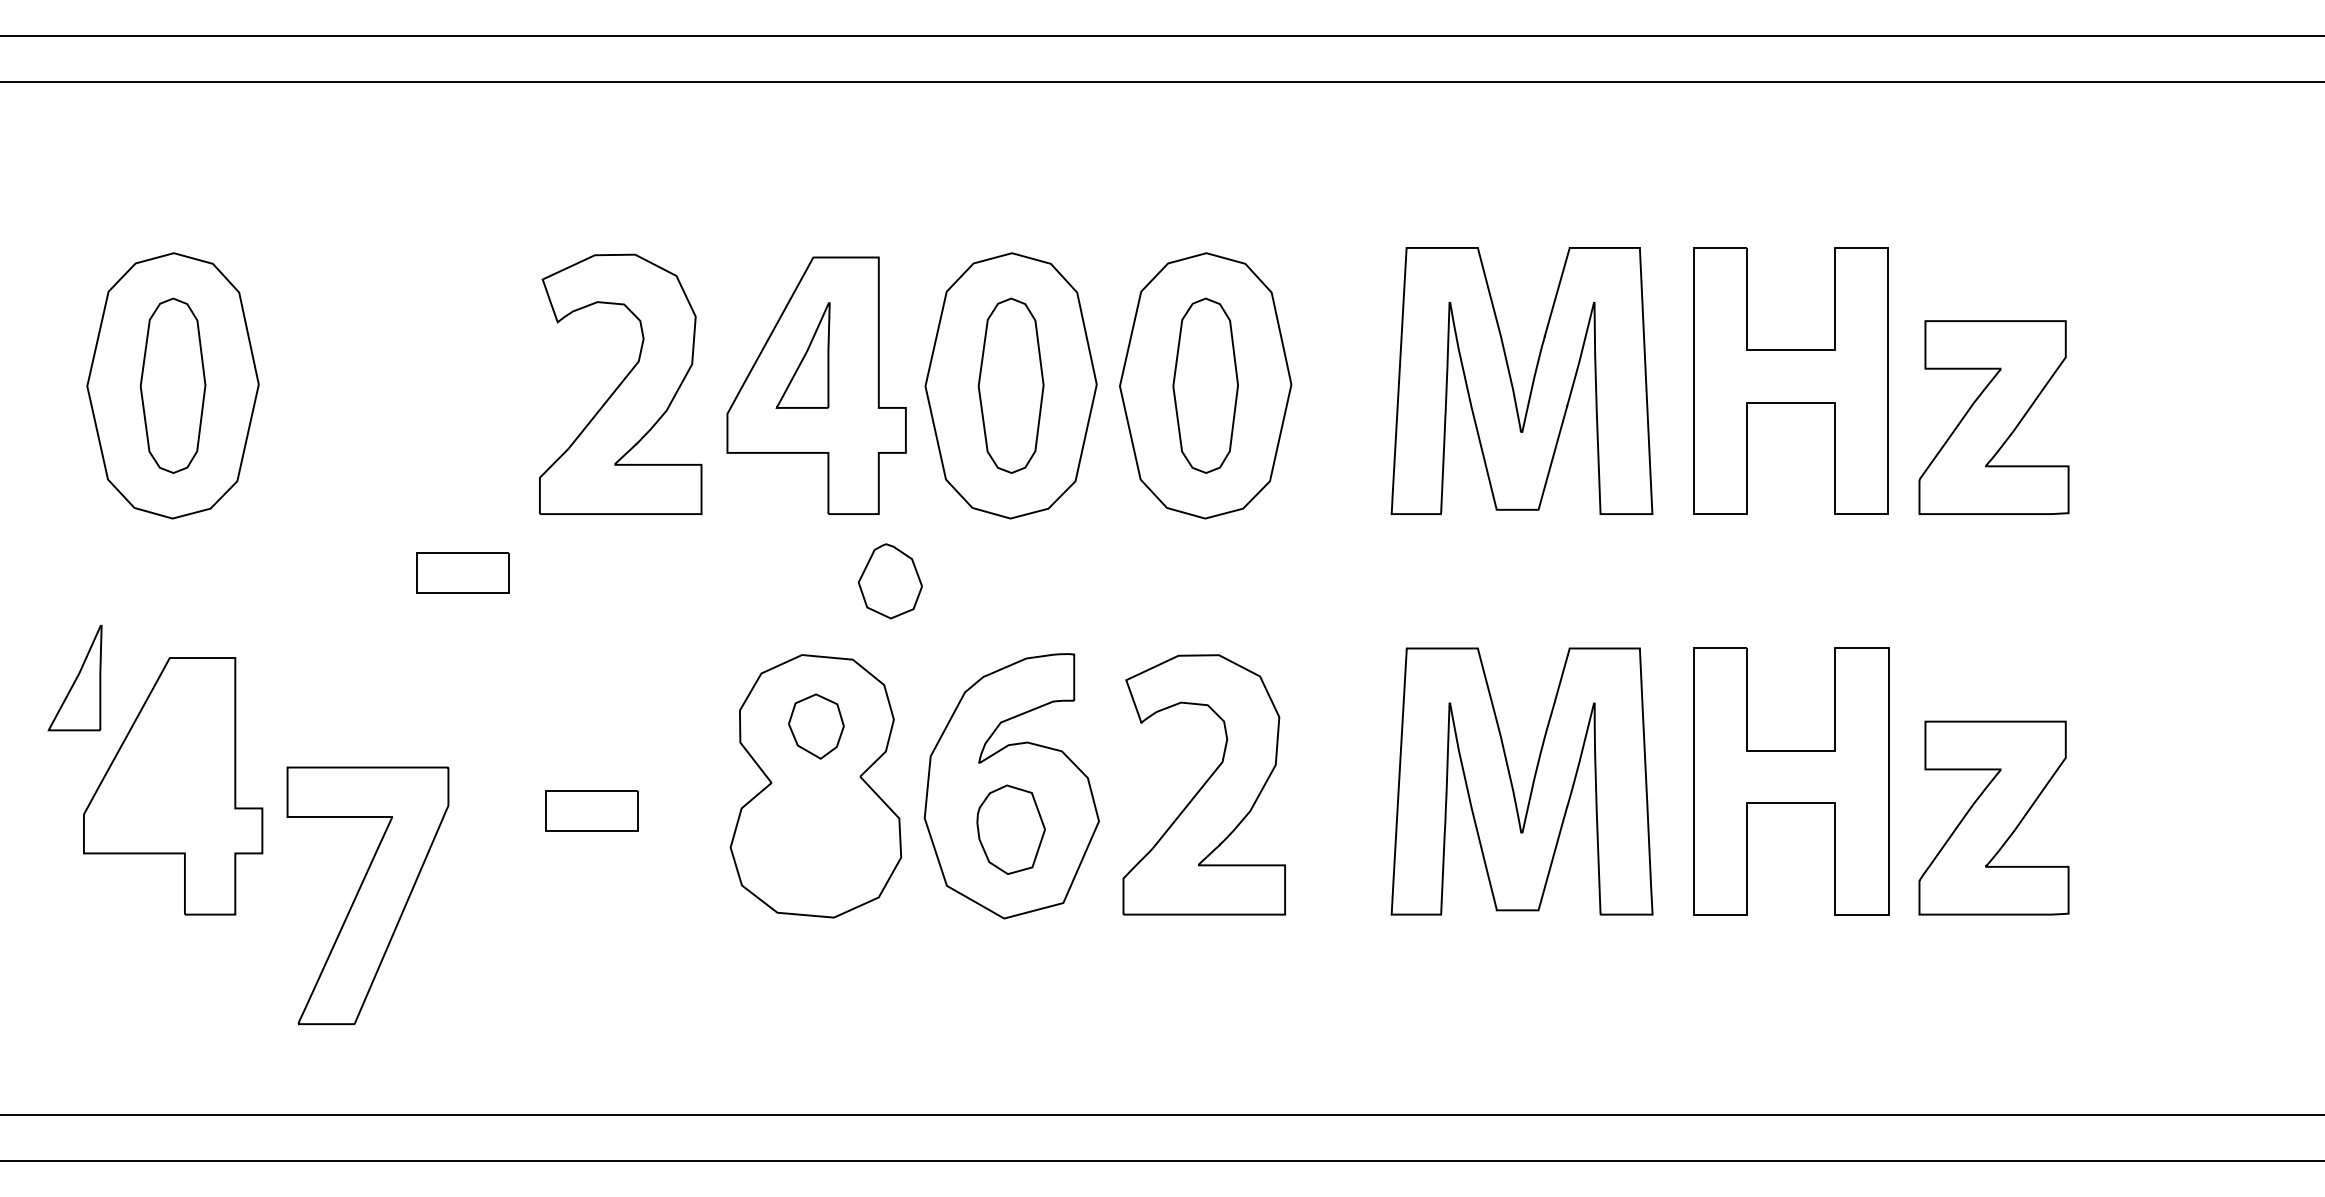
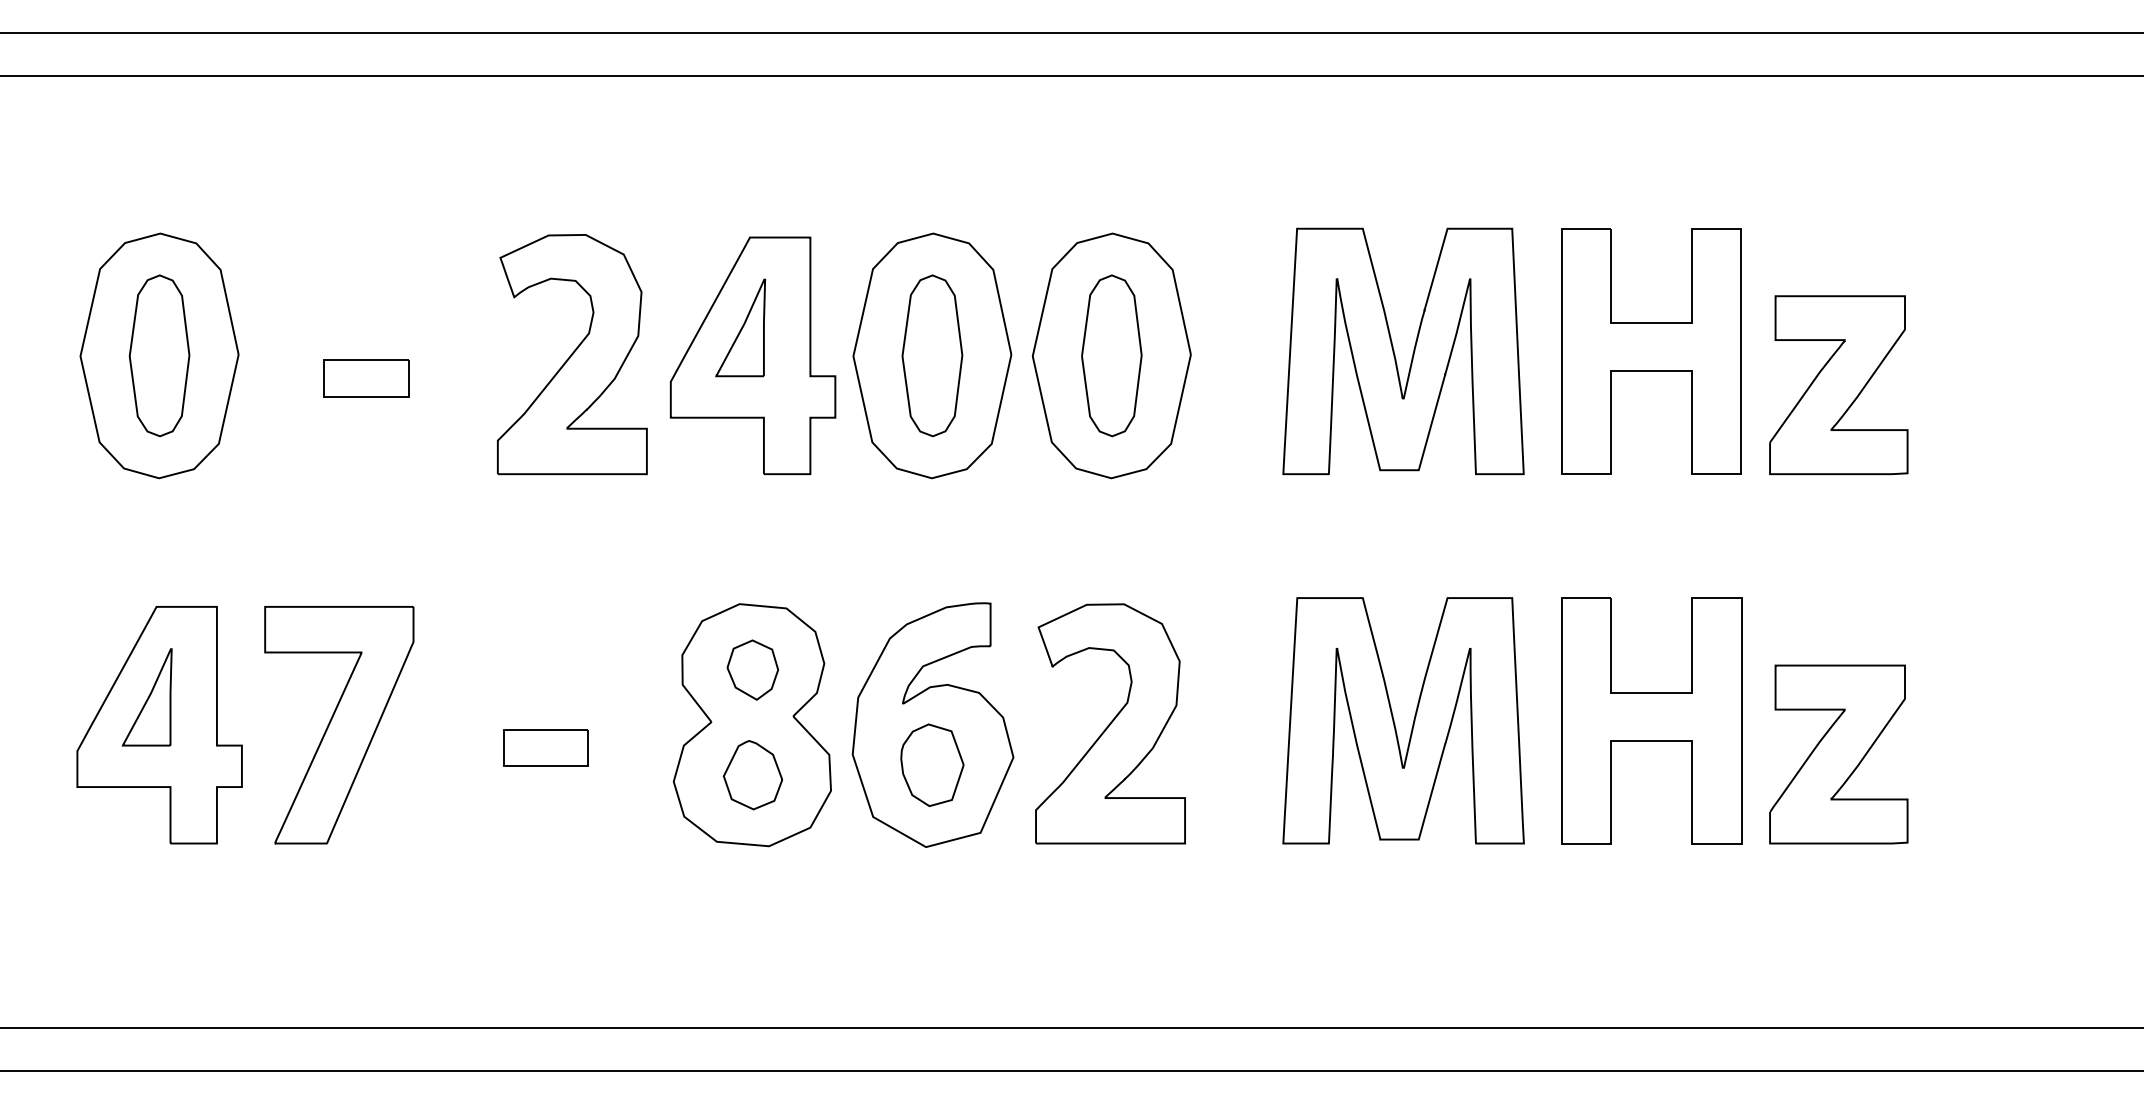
part: (462, 573) -> (366, 378), moved
part: (889, 581) -> (752, 775), moved
part: (74, 678) -> (146, 697), moved
part: (368, 896) -> (339, 725), moved

